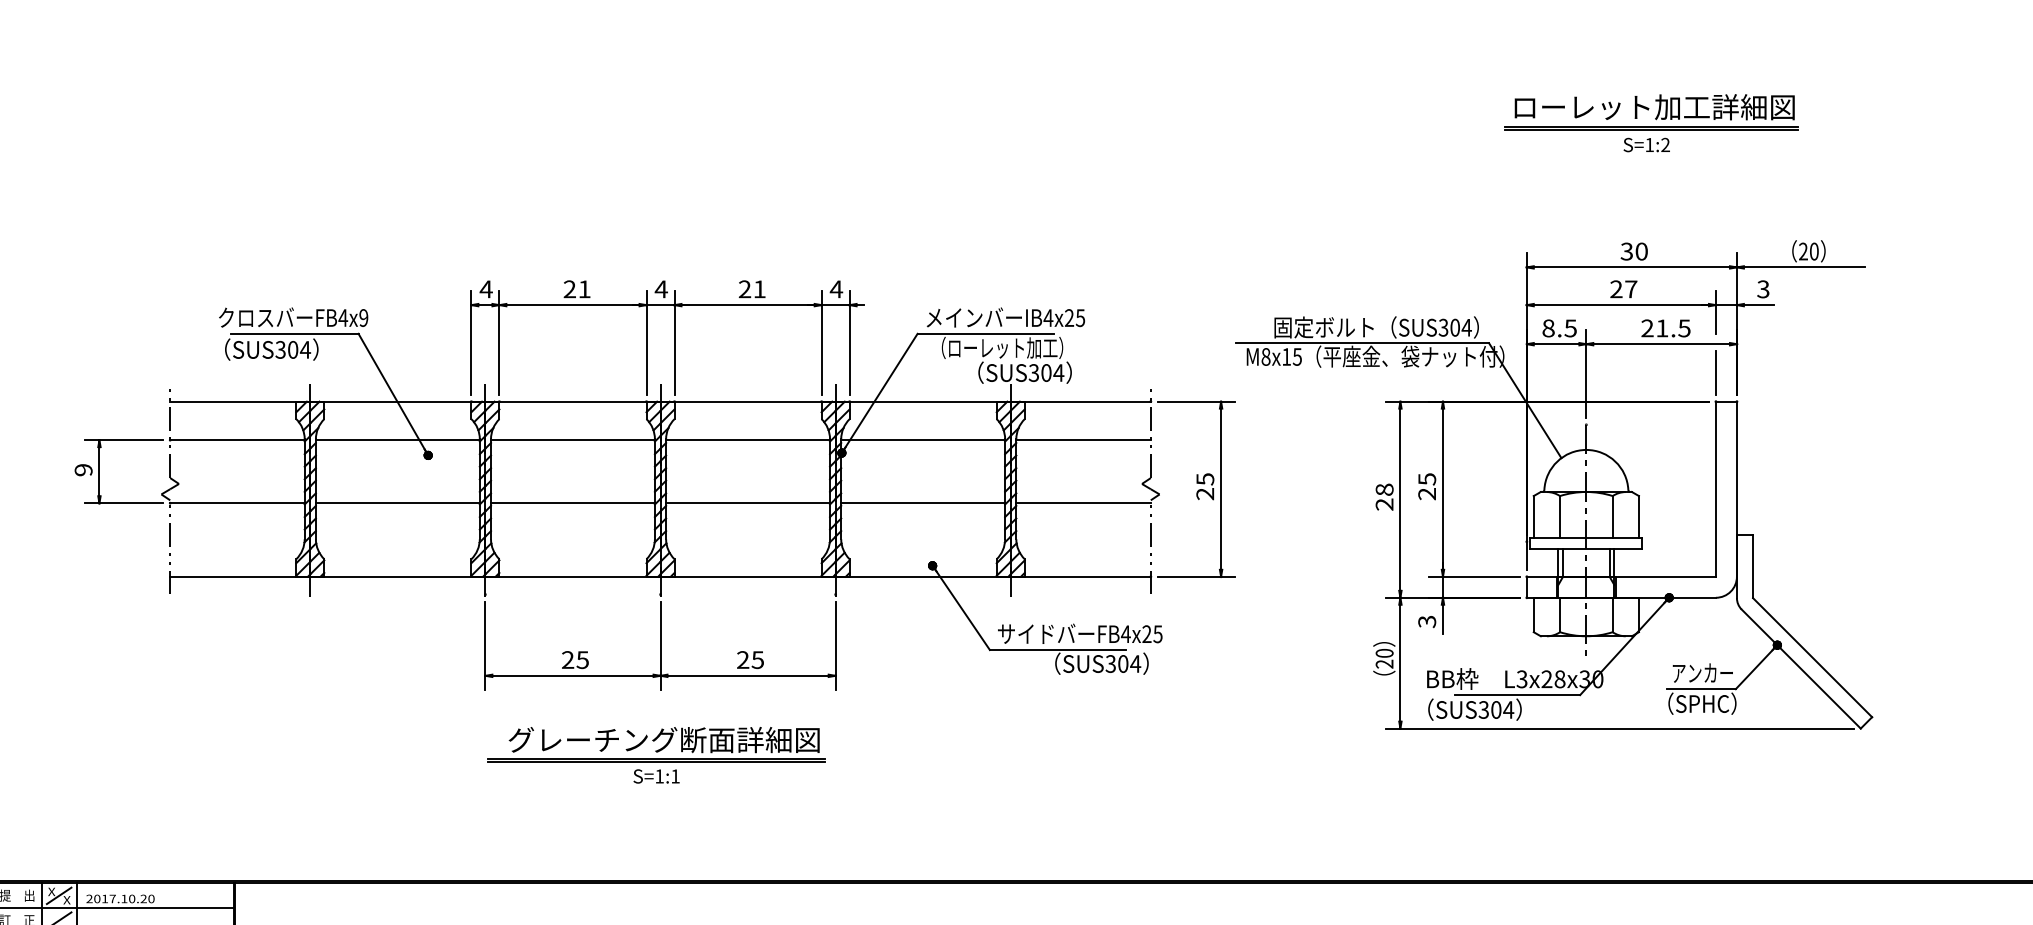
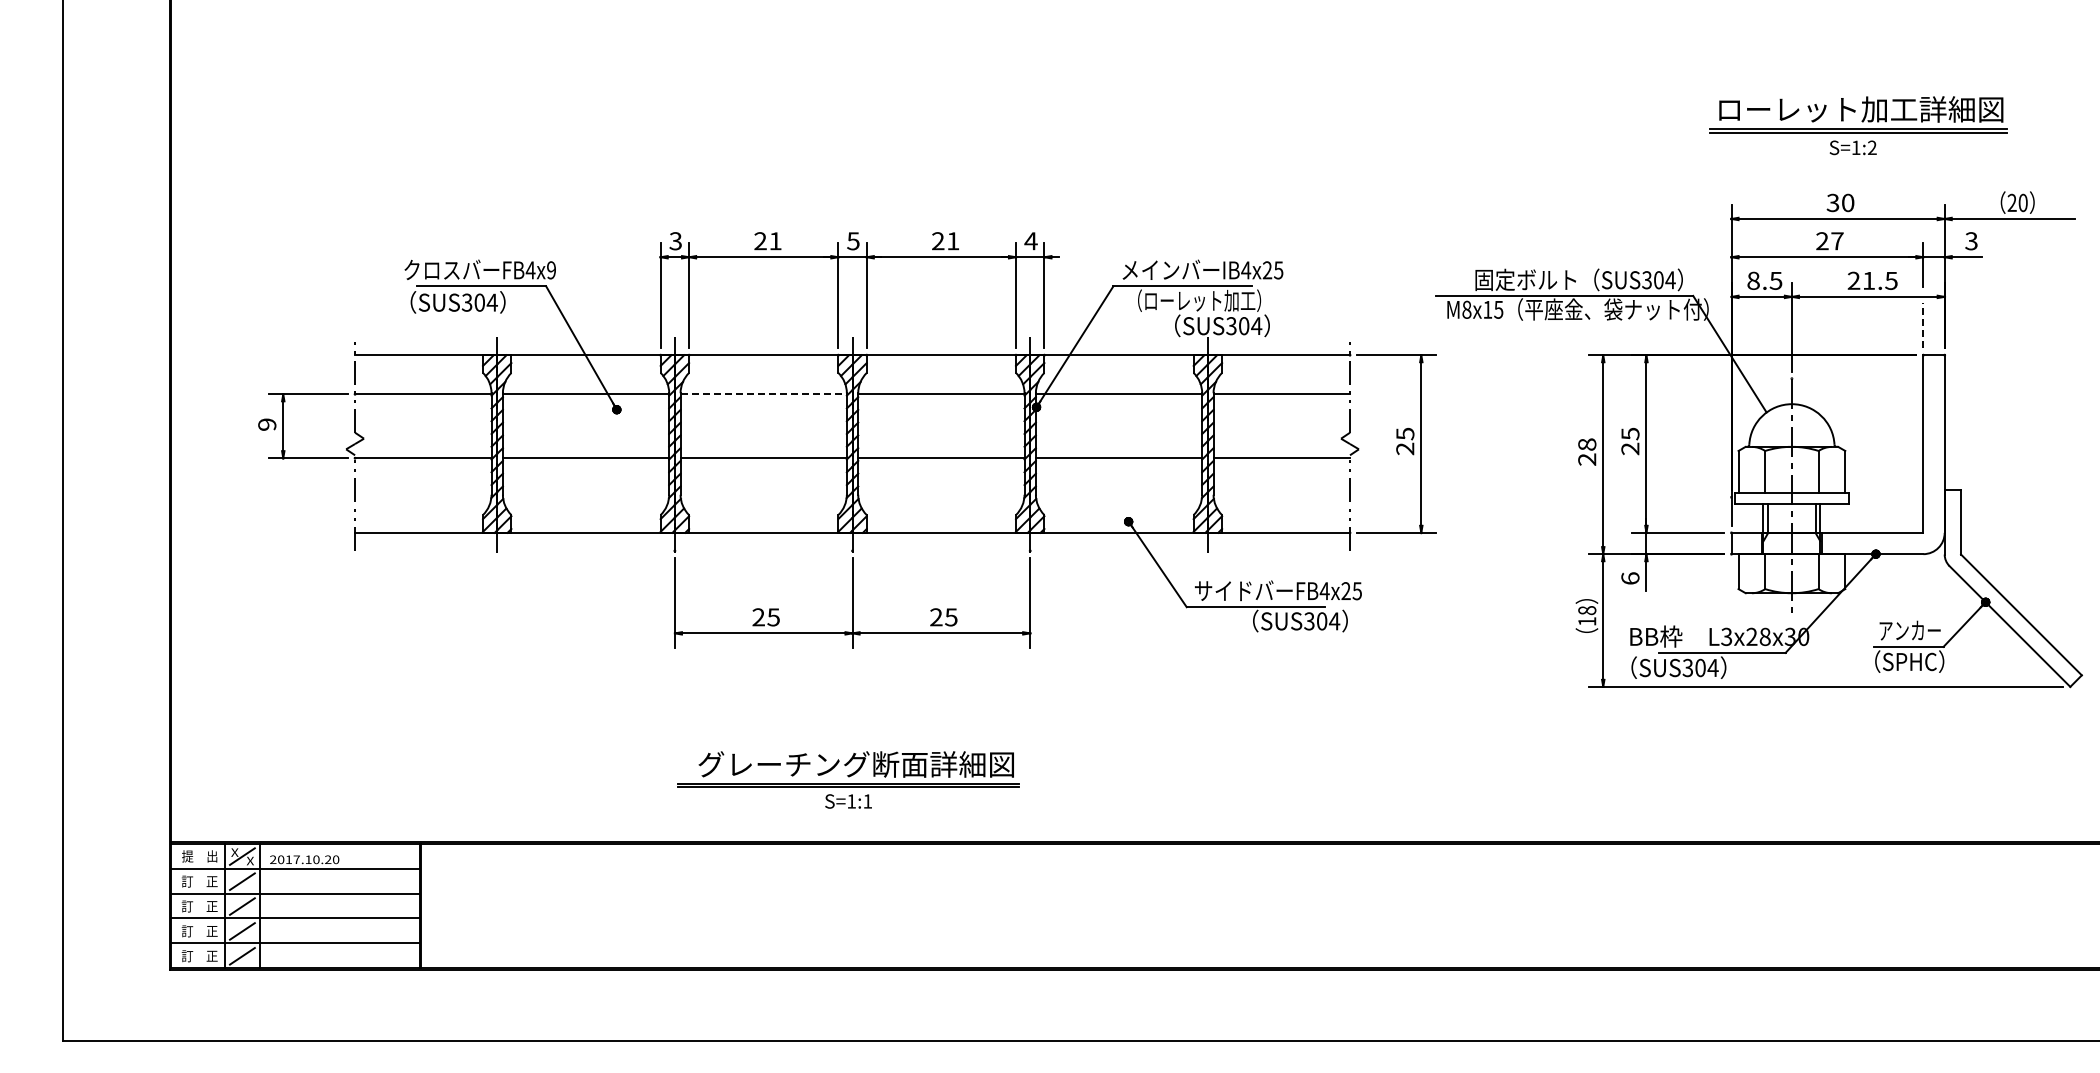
part: (1651, 123) -> (1858, 125), moved
text: (486, 289) -> (675, 241), 4 -> 3
text: (661, 289) -> (853, 241), 4 -> 5
line: (1716, 372) -> (1923, 325), solid -> dashed
line: (573, 440) -> (764, 394), solid -> dashed
text: (1427, 621) -> (1630, 578), 3 -> 6
text: (1384, 659) -> (1587, 616), 20 -> 18
part: (656, 754) -> (848, 779), moved

